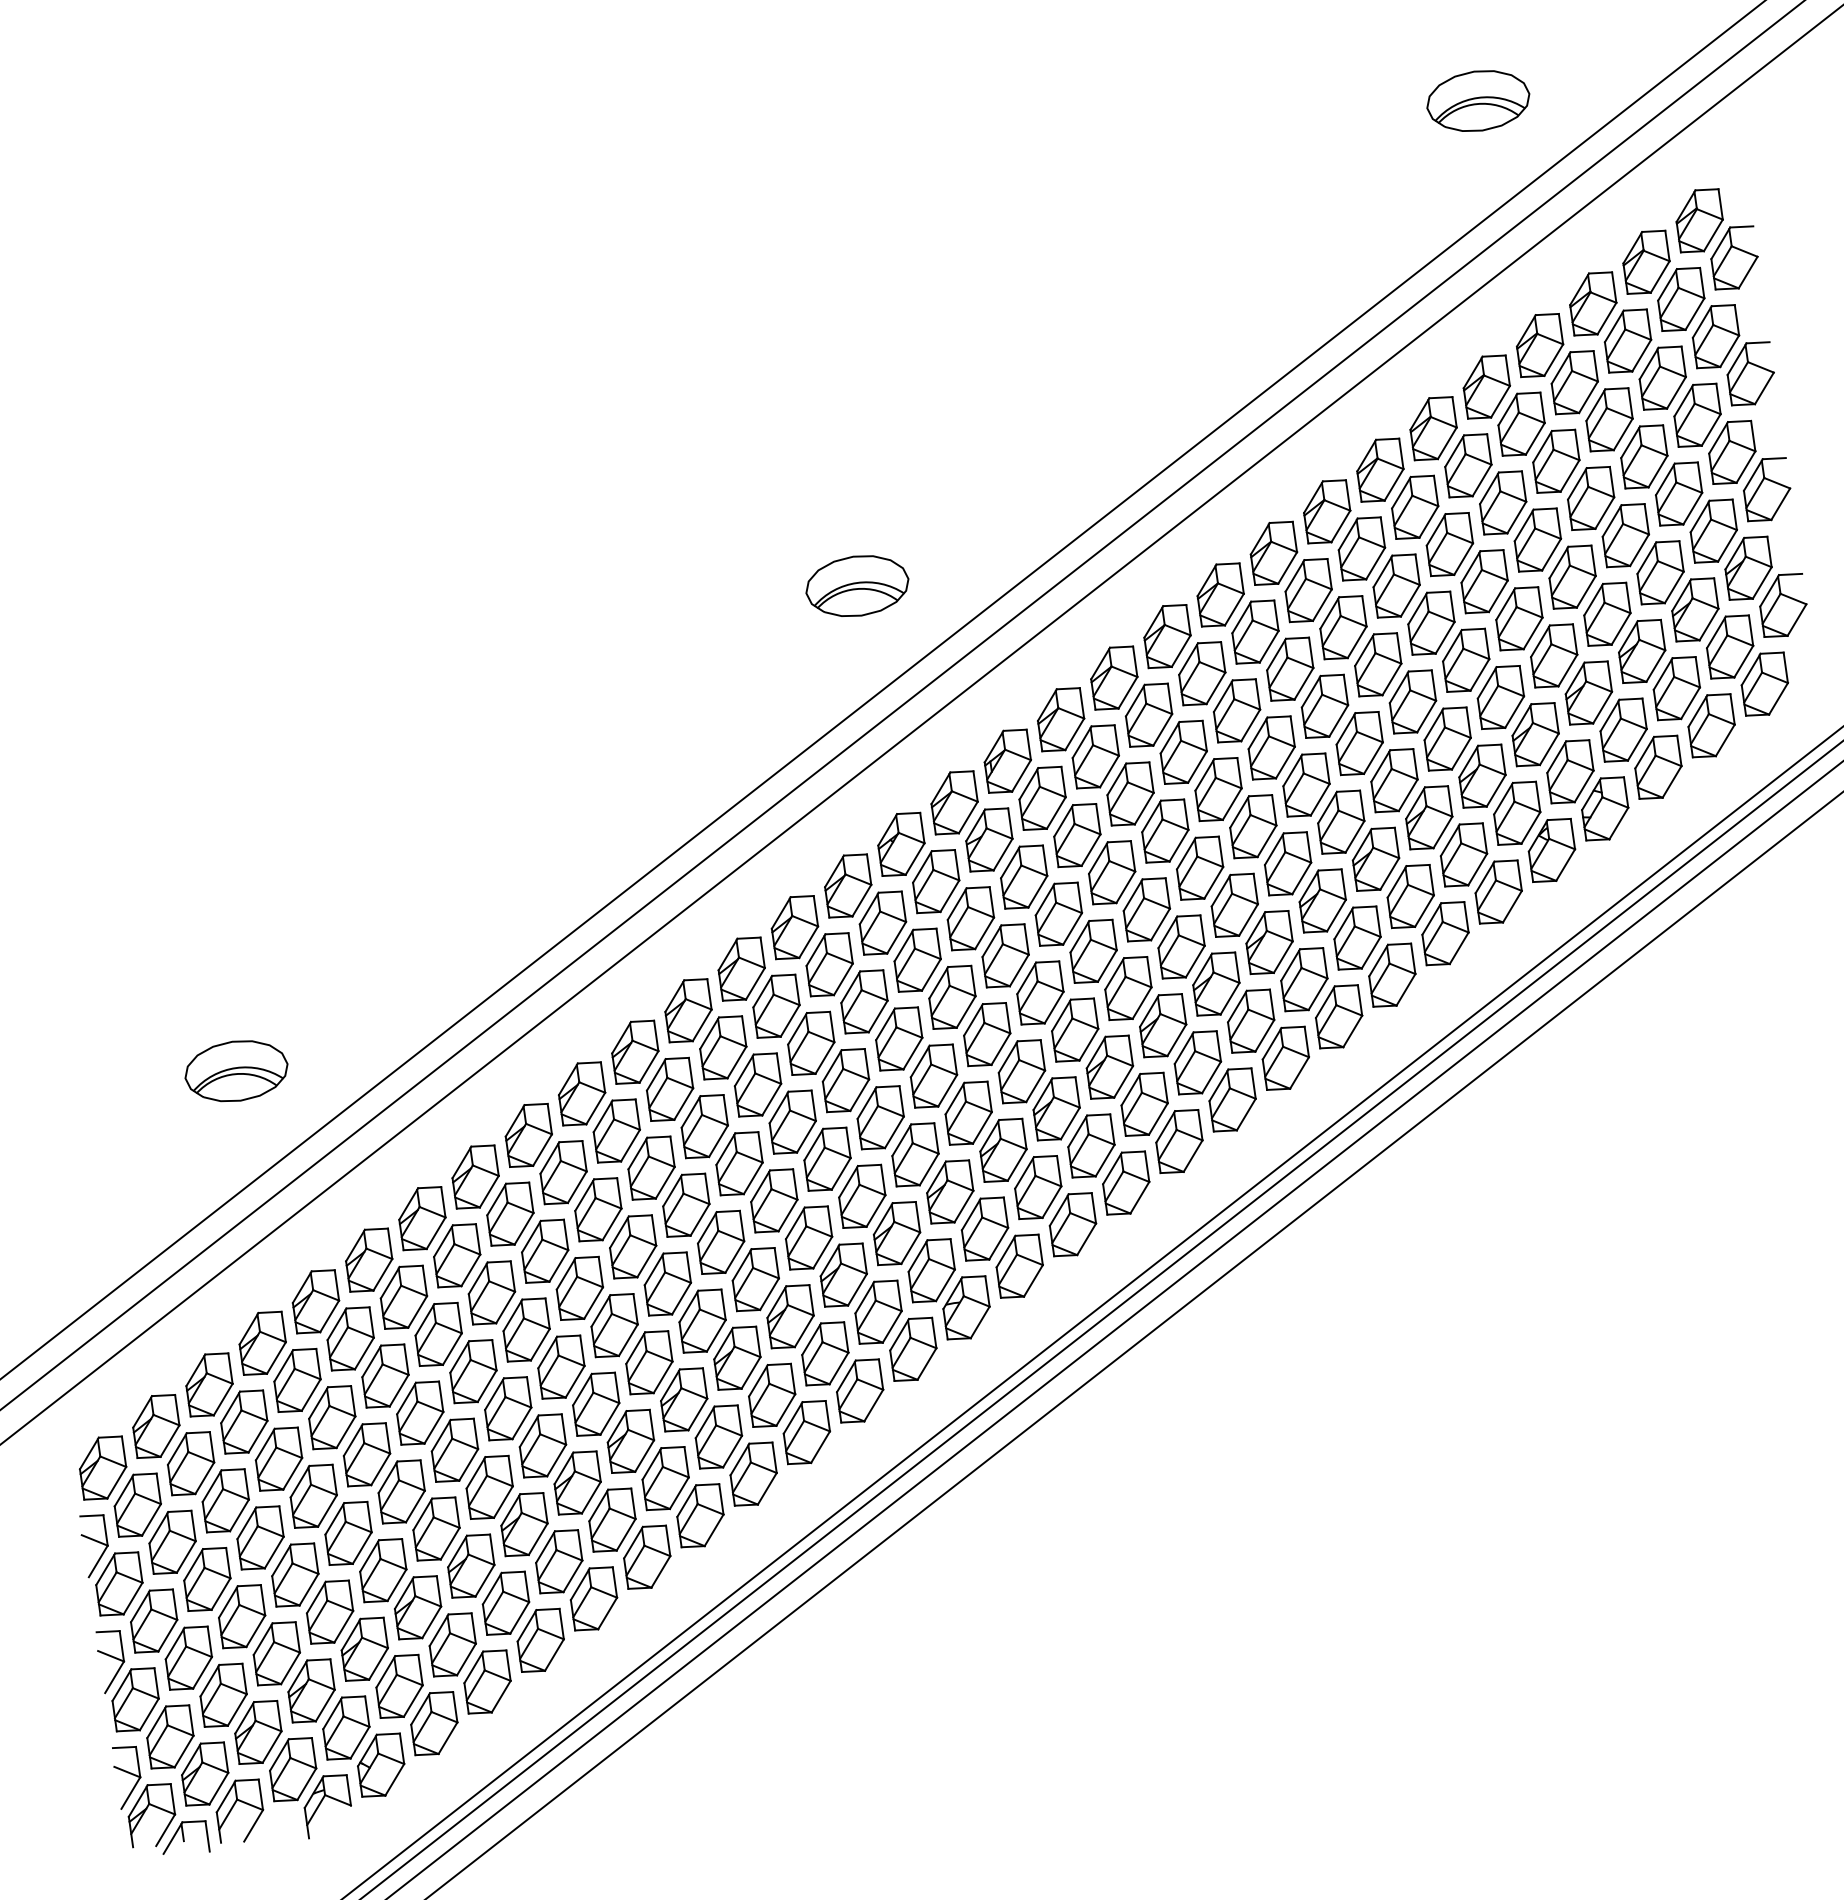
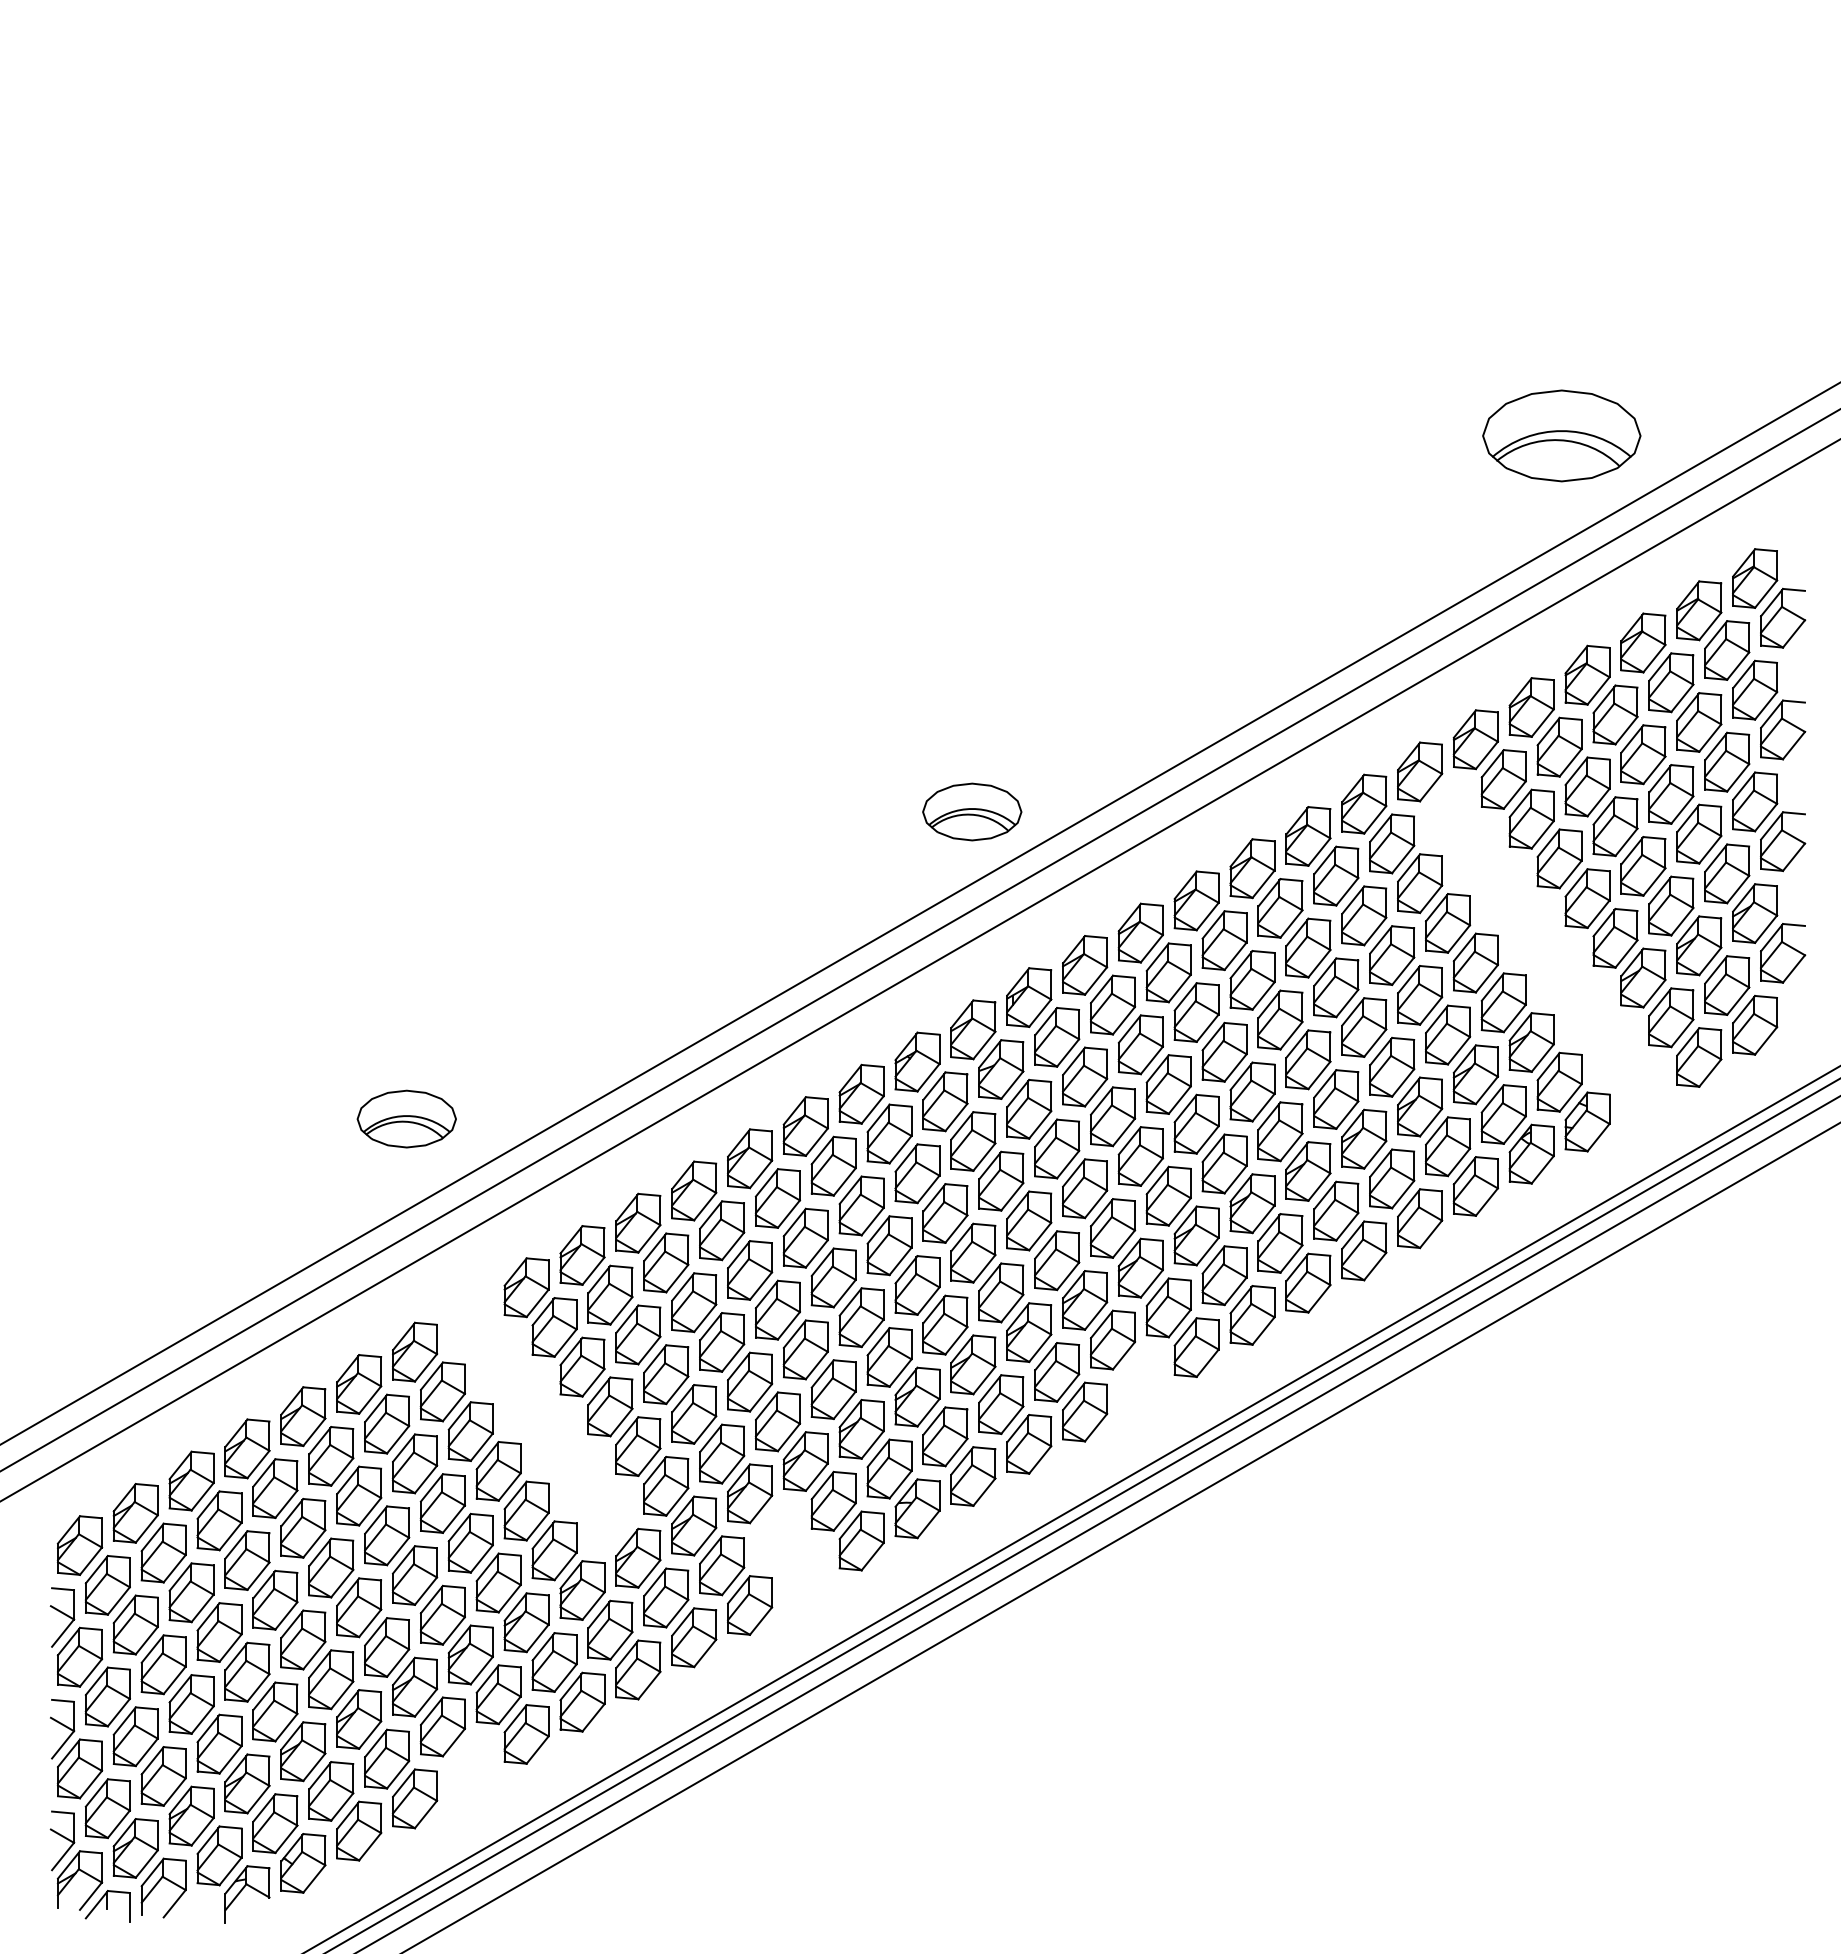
part: (1478, 100) -> (1561, 435), size x1.6
part: (857, 585) -> (972, 811), moved
part: (1536, 637) -> (1545, 950), removed
part: (236, 1070) -> (406, 1118), moved
part: (1178, 1141) -> (1140, 1379), removed
part: (562, 1269) -> (540, 1418), removed
part: (842, 1372) -> (791, 1553), removed
part: (540, 1640) -> (470, 1766), removed

